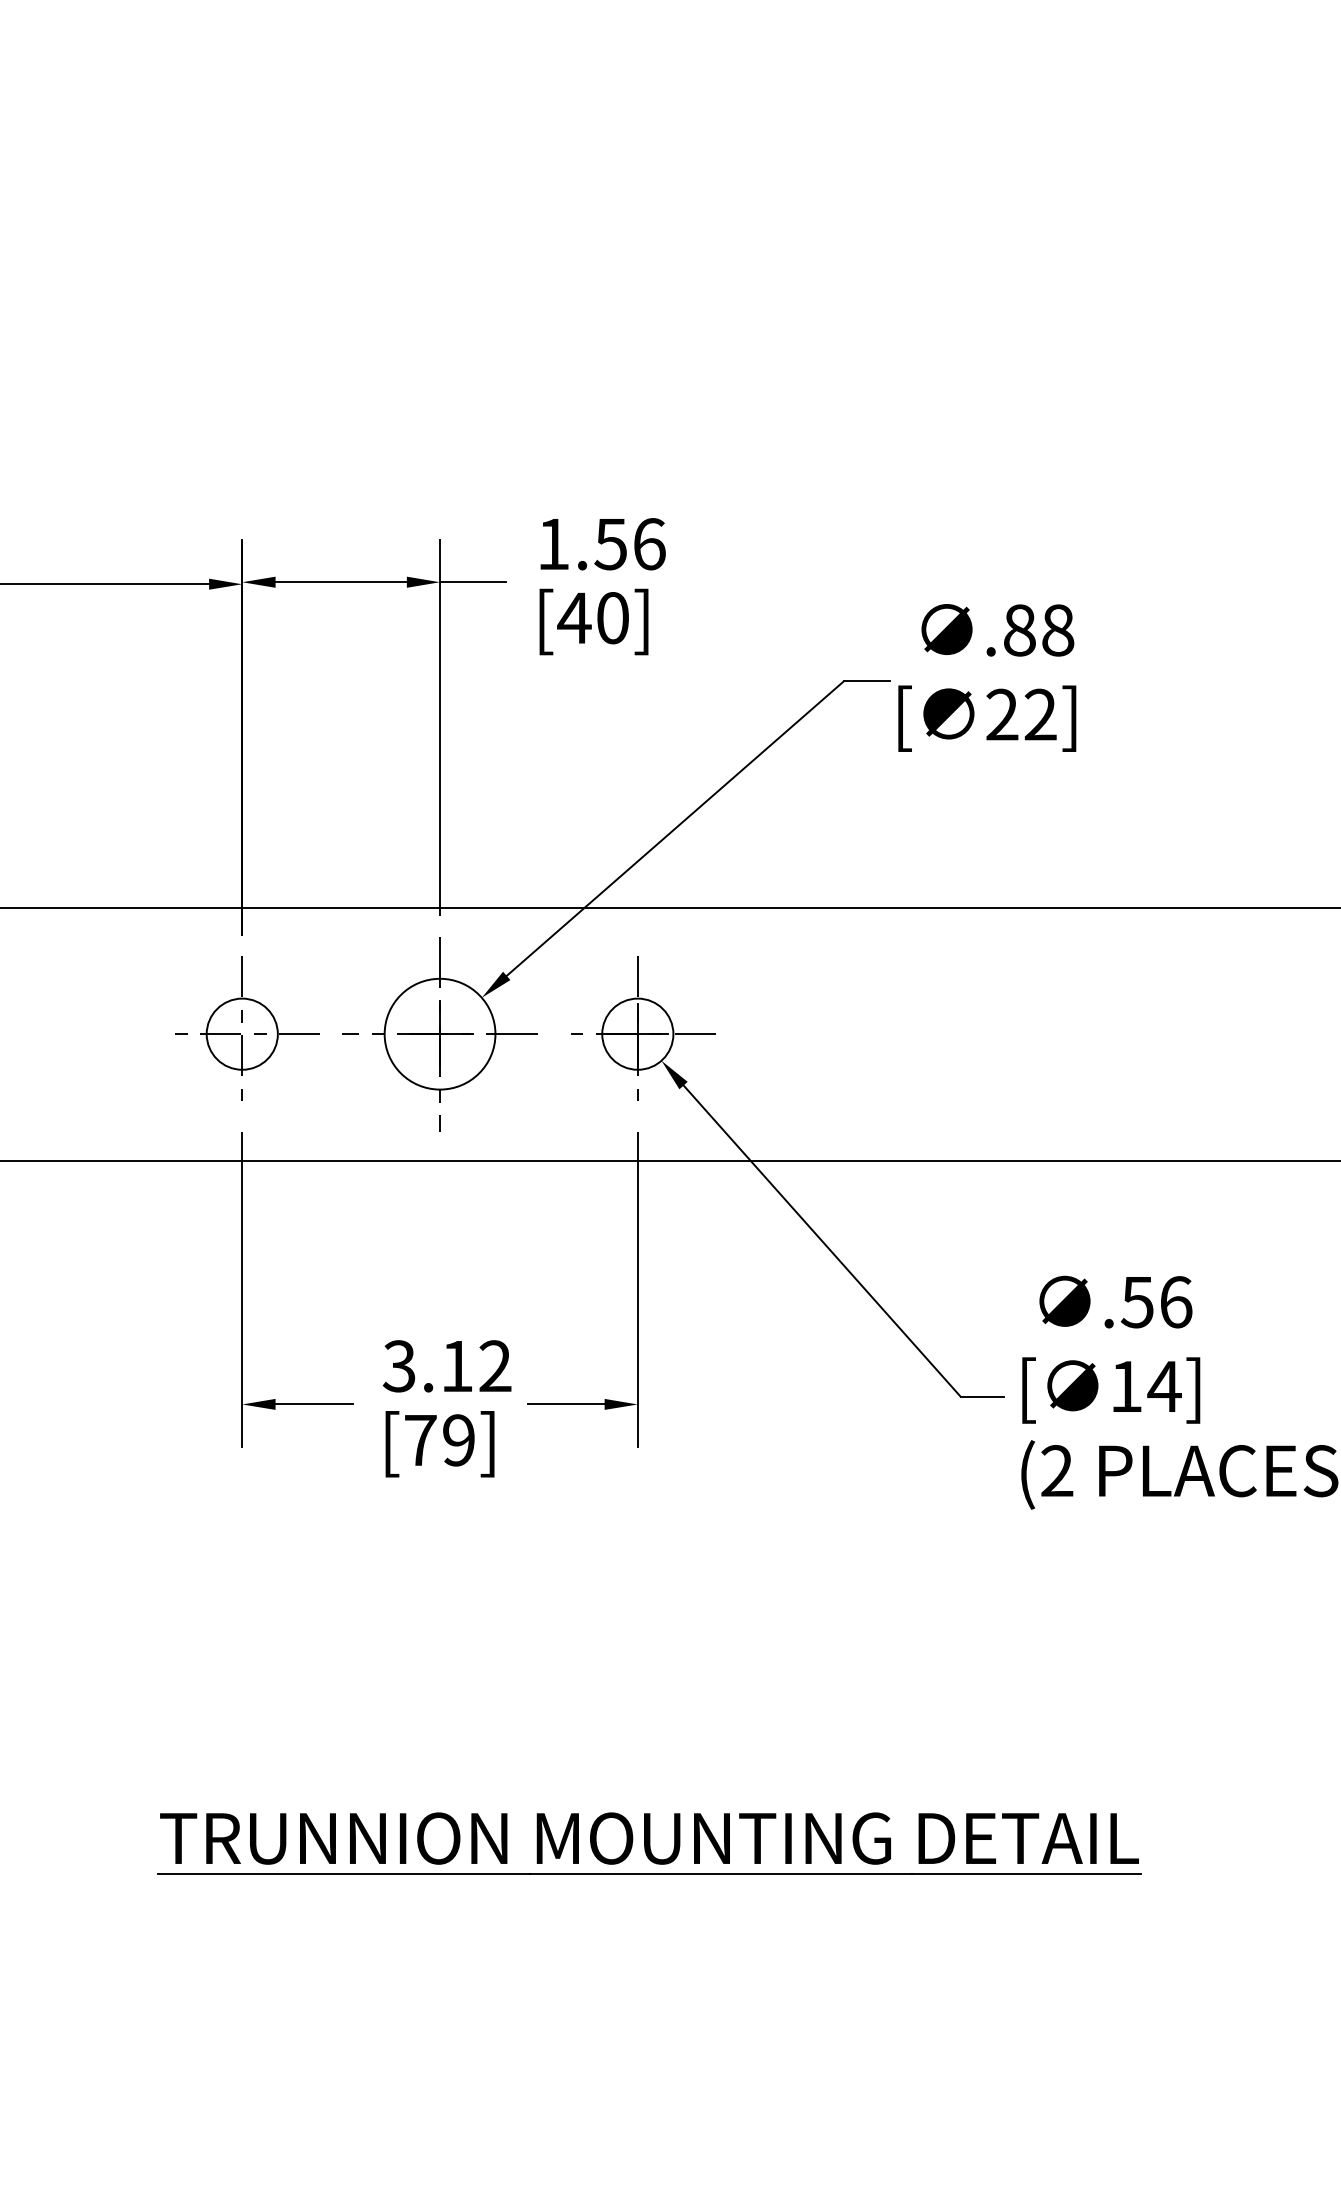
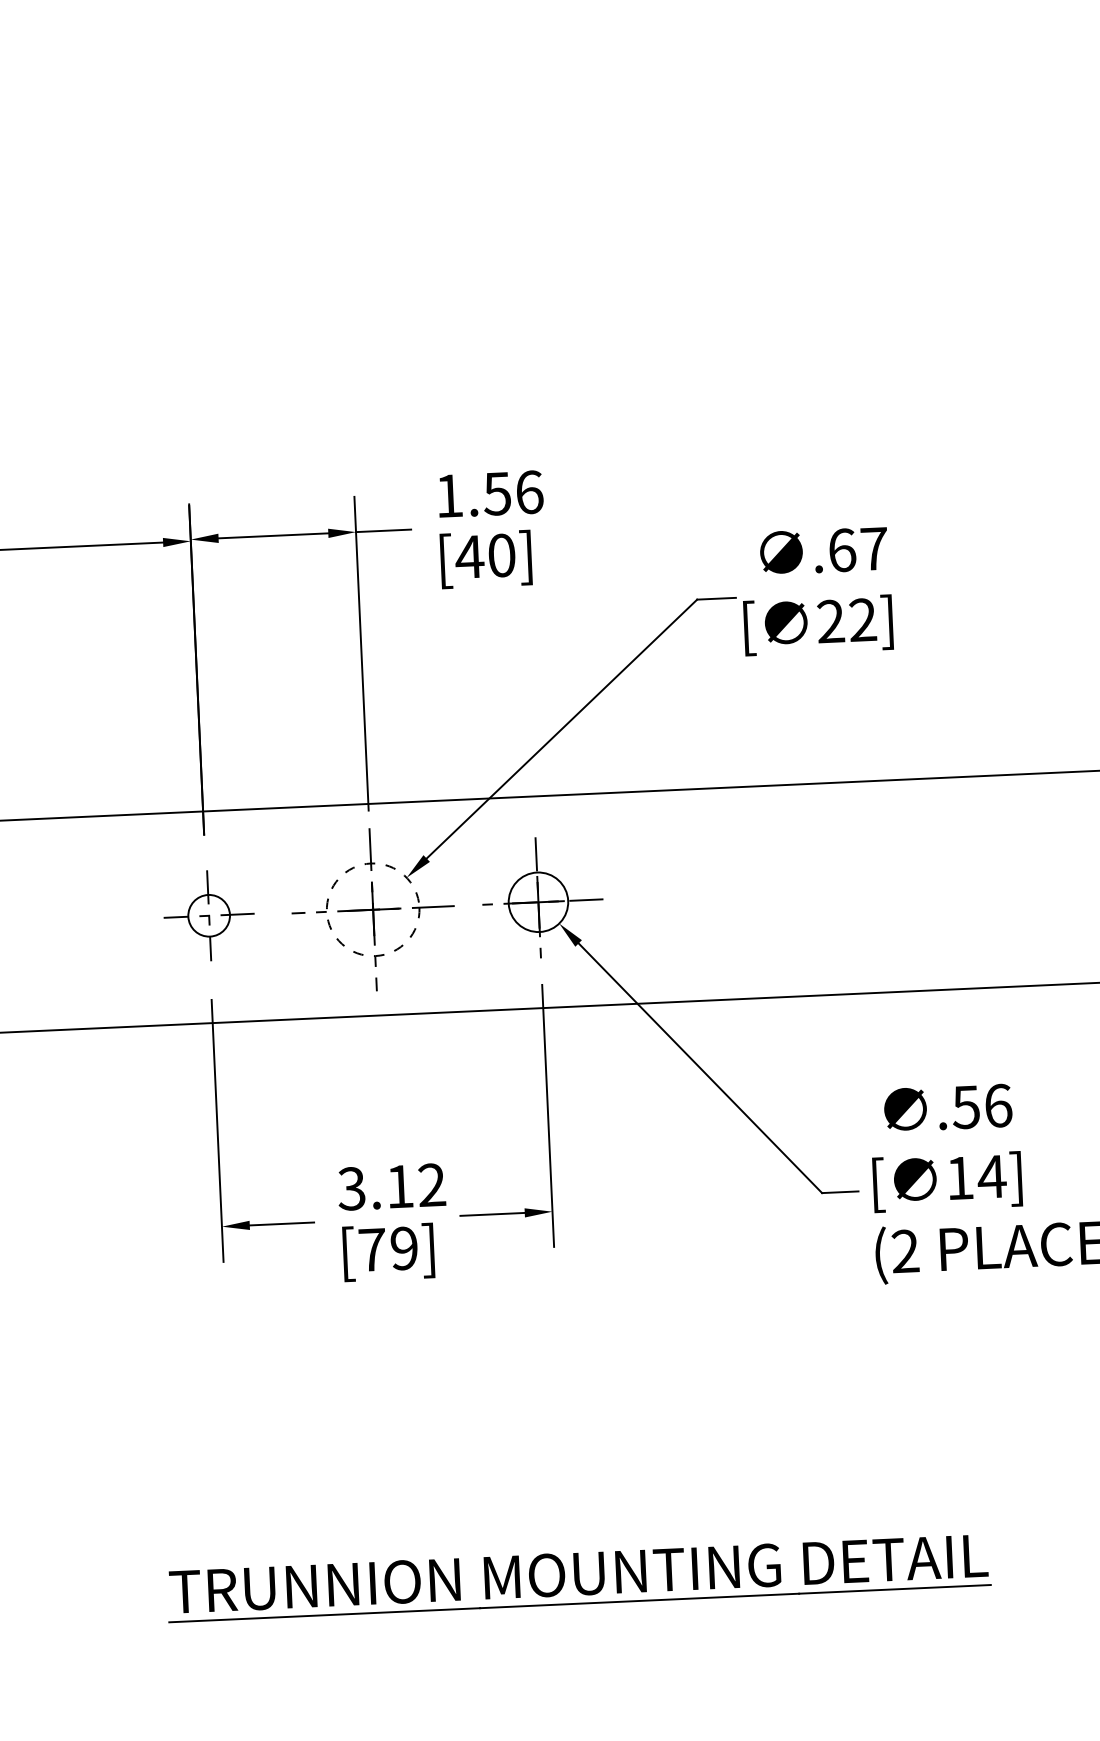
text: (1039, 630) -> (858, 549), .88 -> .67
part: (247, 1028) -> (212, 912), size x0.7
circle: (439, 1033) -> (372, 909), solid -> dashed

